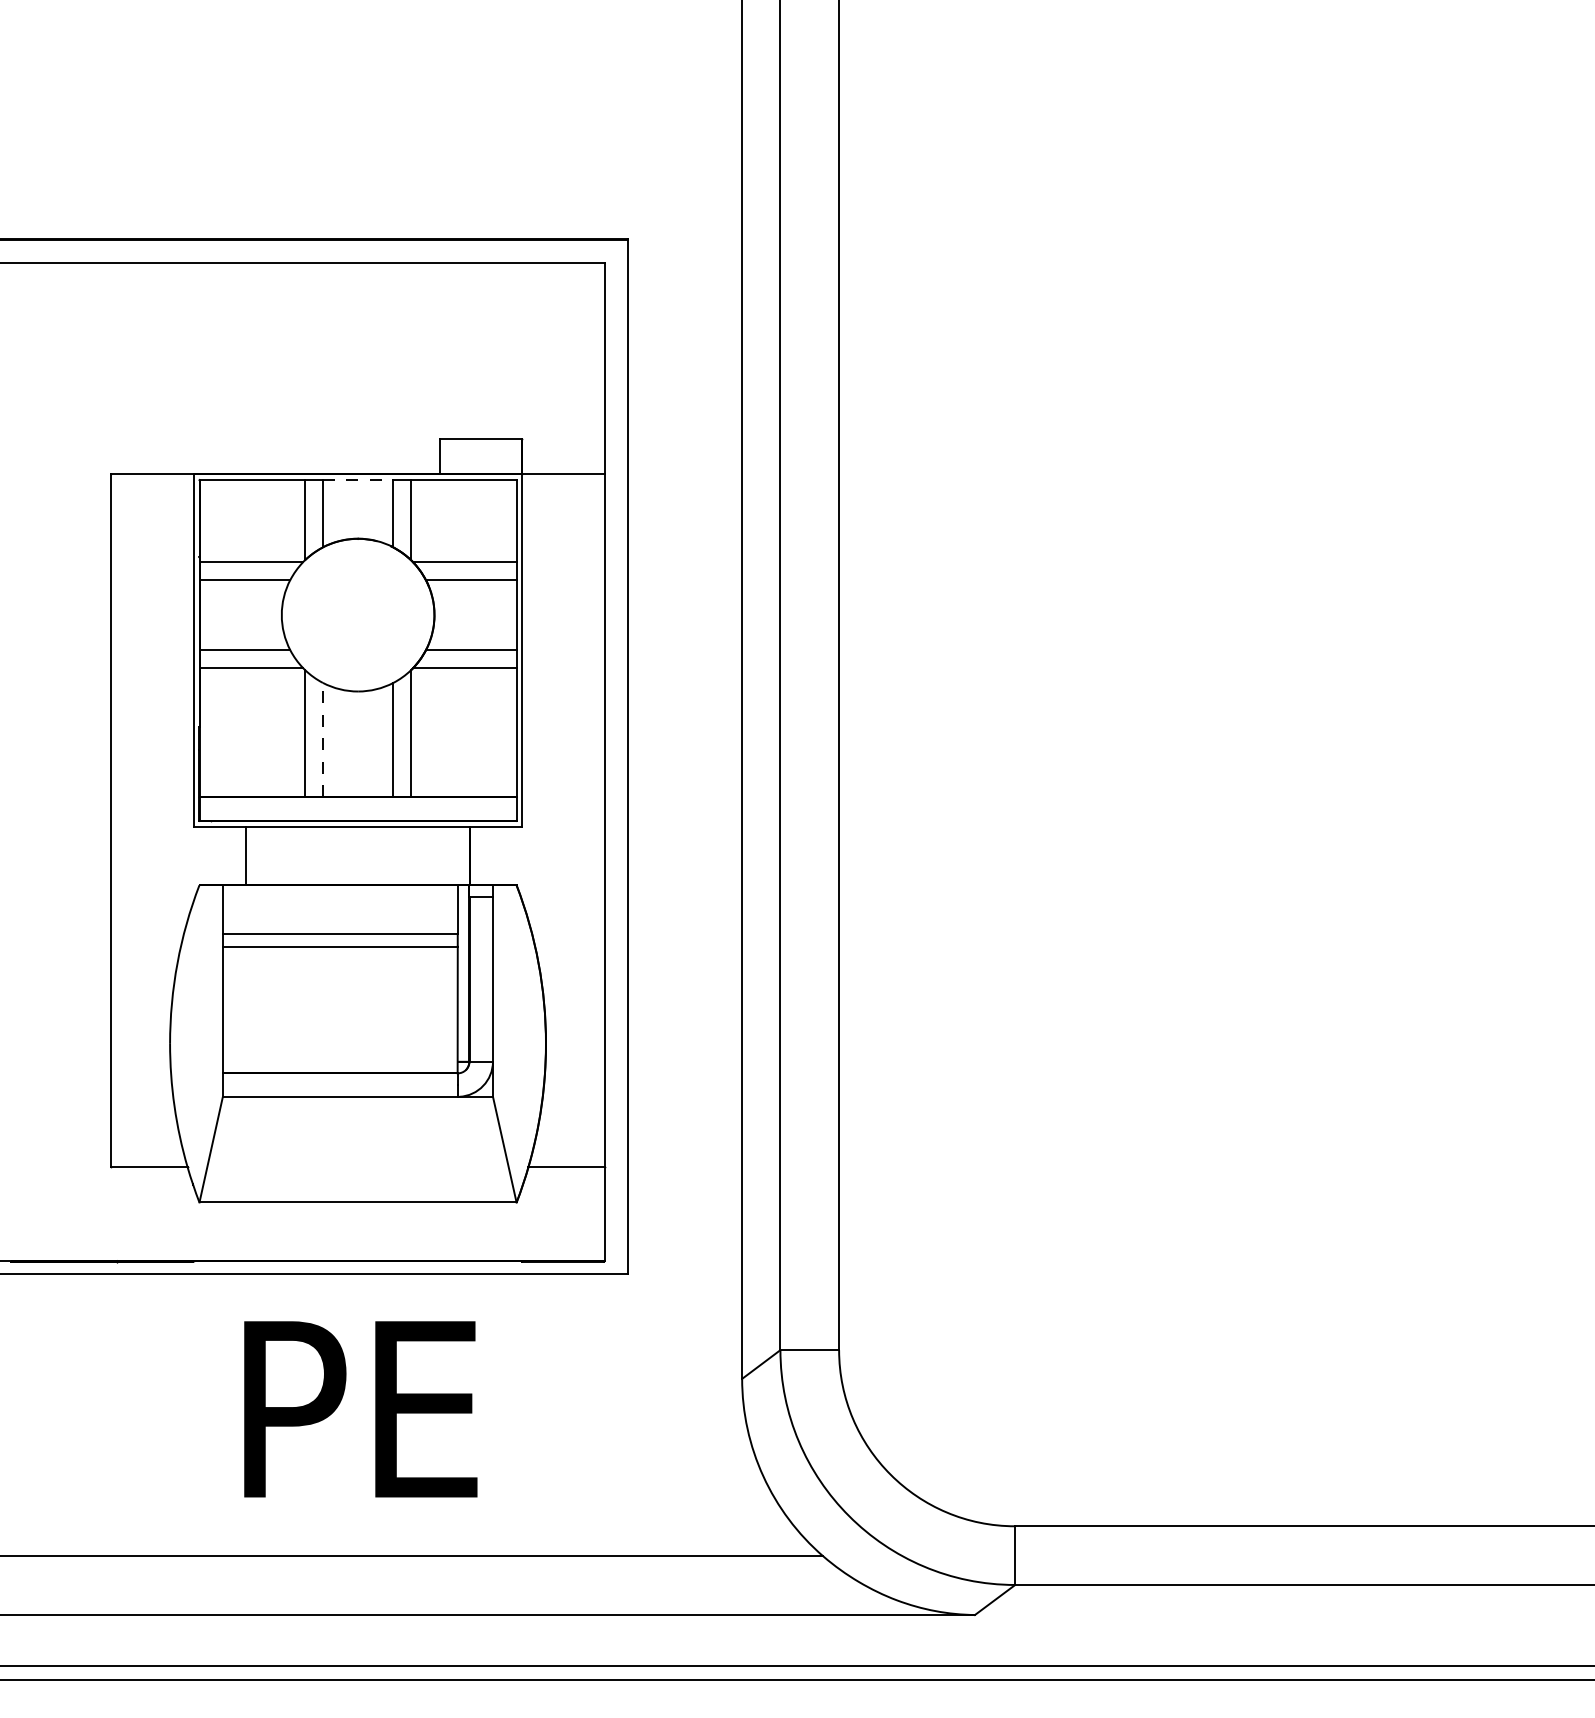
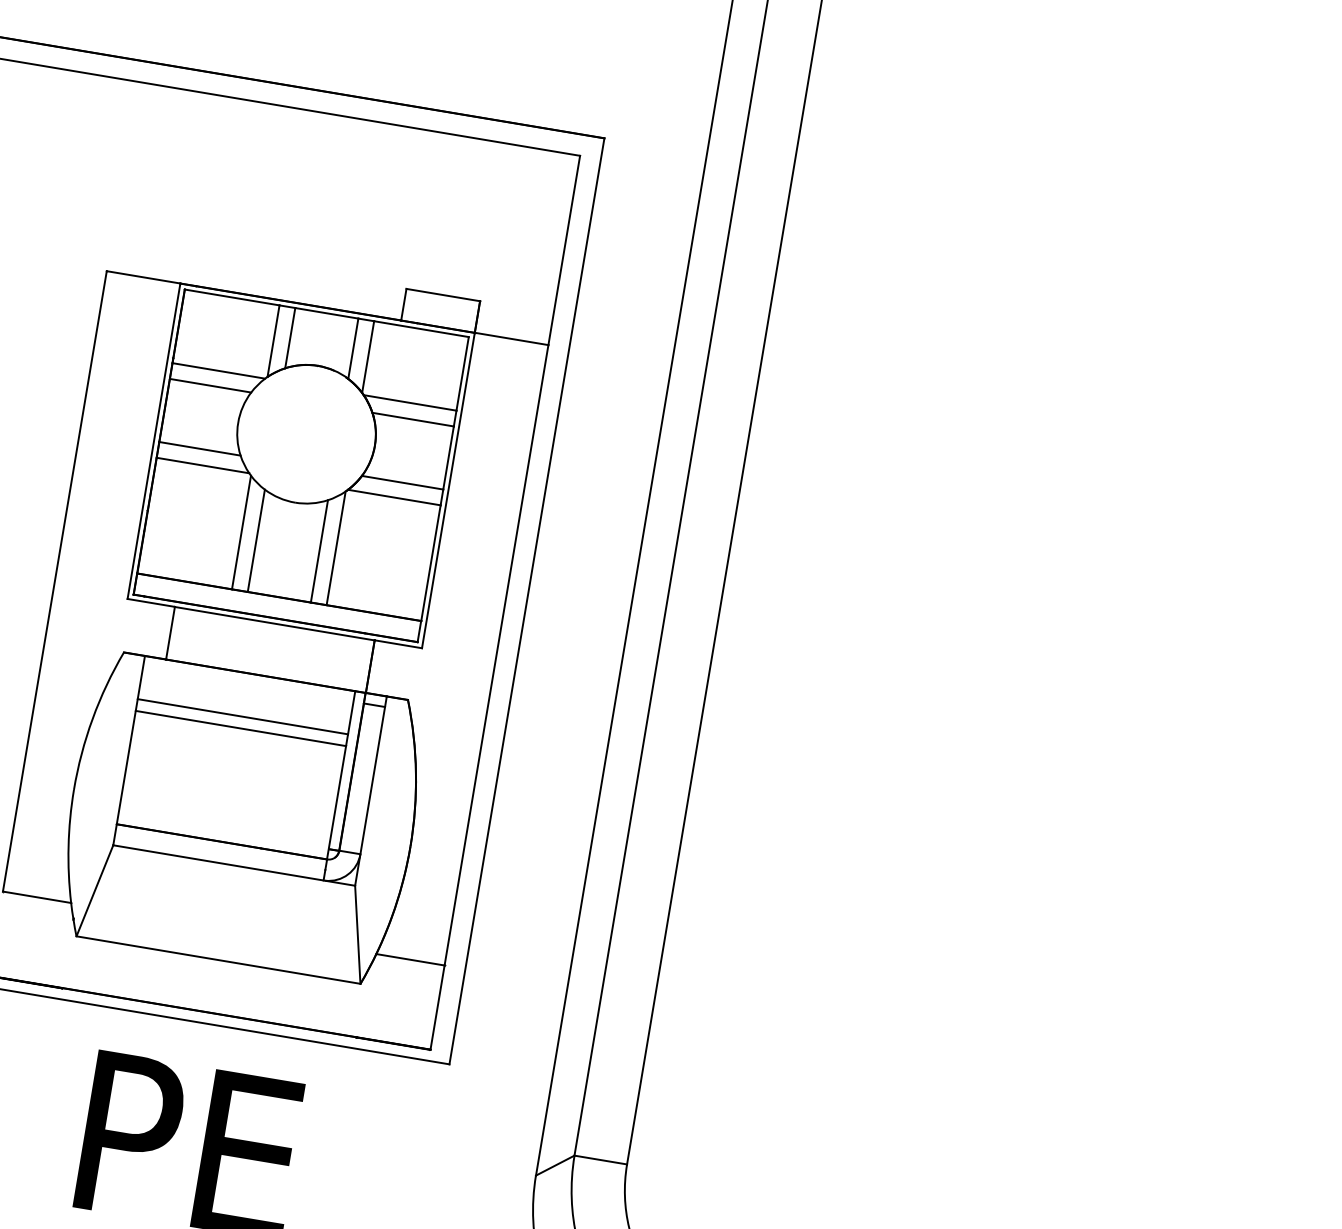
line: (358, 480) -> (327, 313), dashed -> solid
line: (322, 739) -> (256, 540), dashed -> solid

